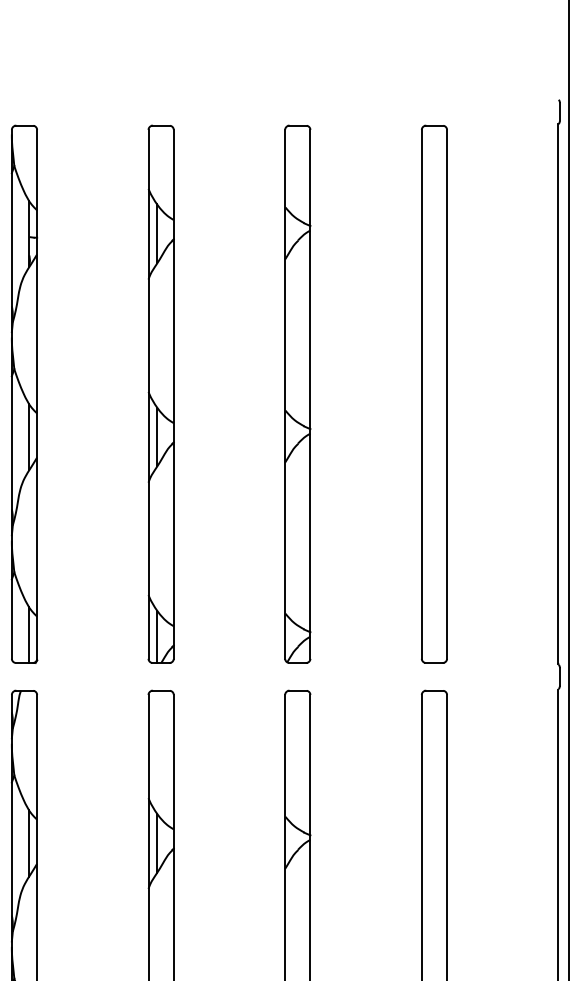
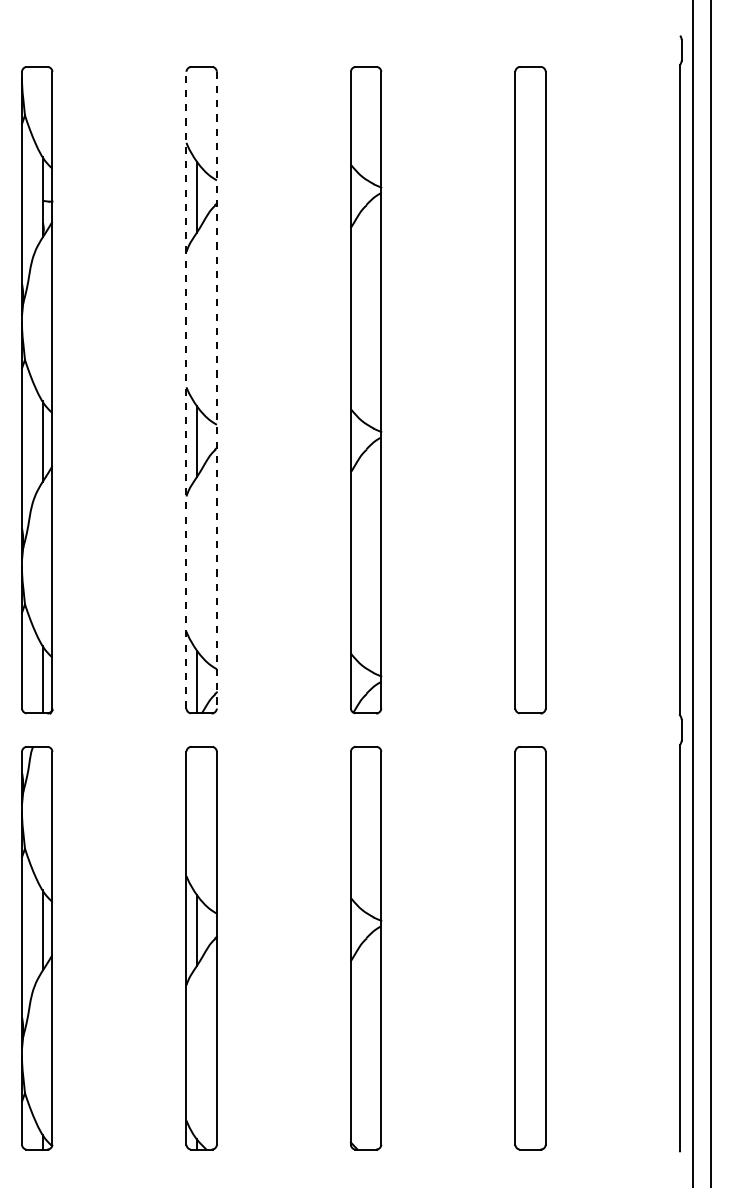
line: (148, 393) -> (186, 389), solid -> dashed
line: (173, 394) -> (216, 390), solid -> dashed

